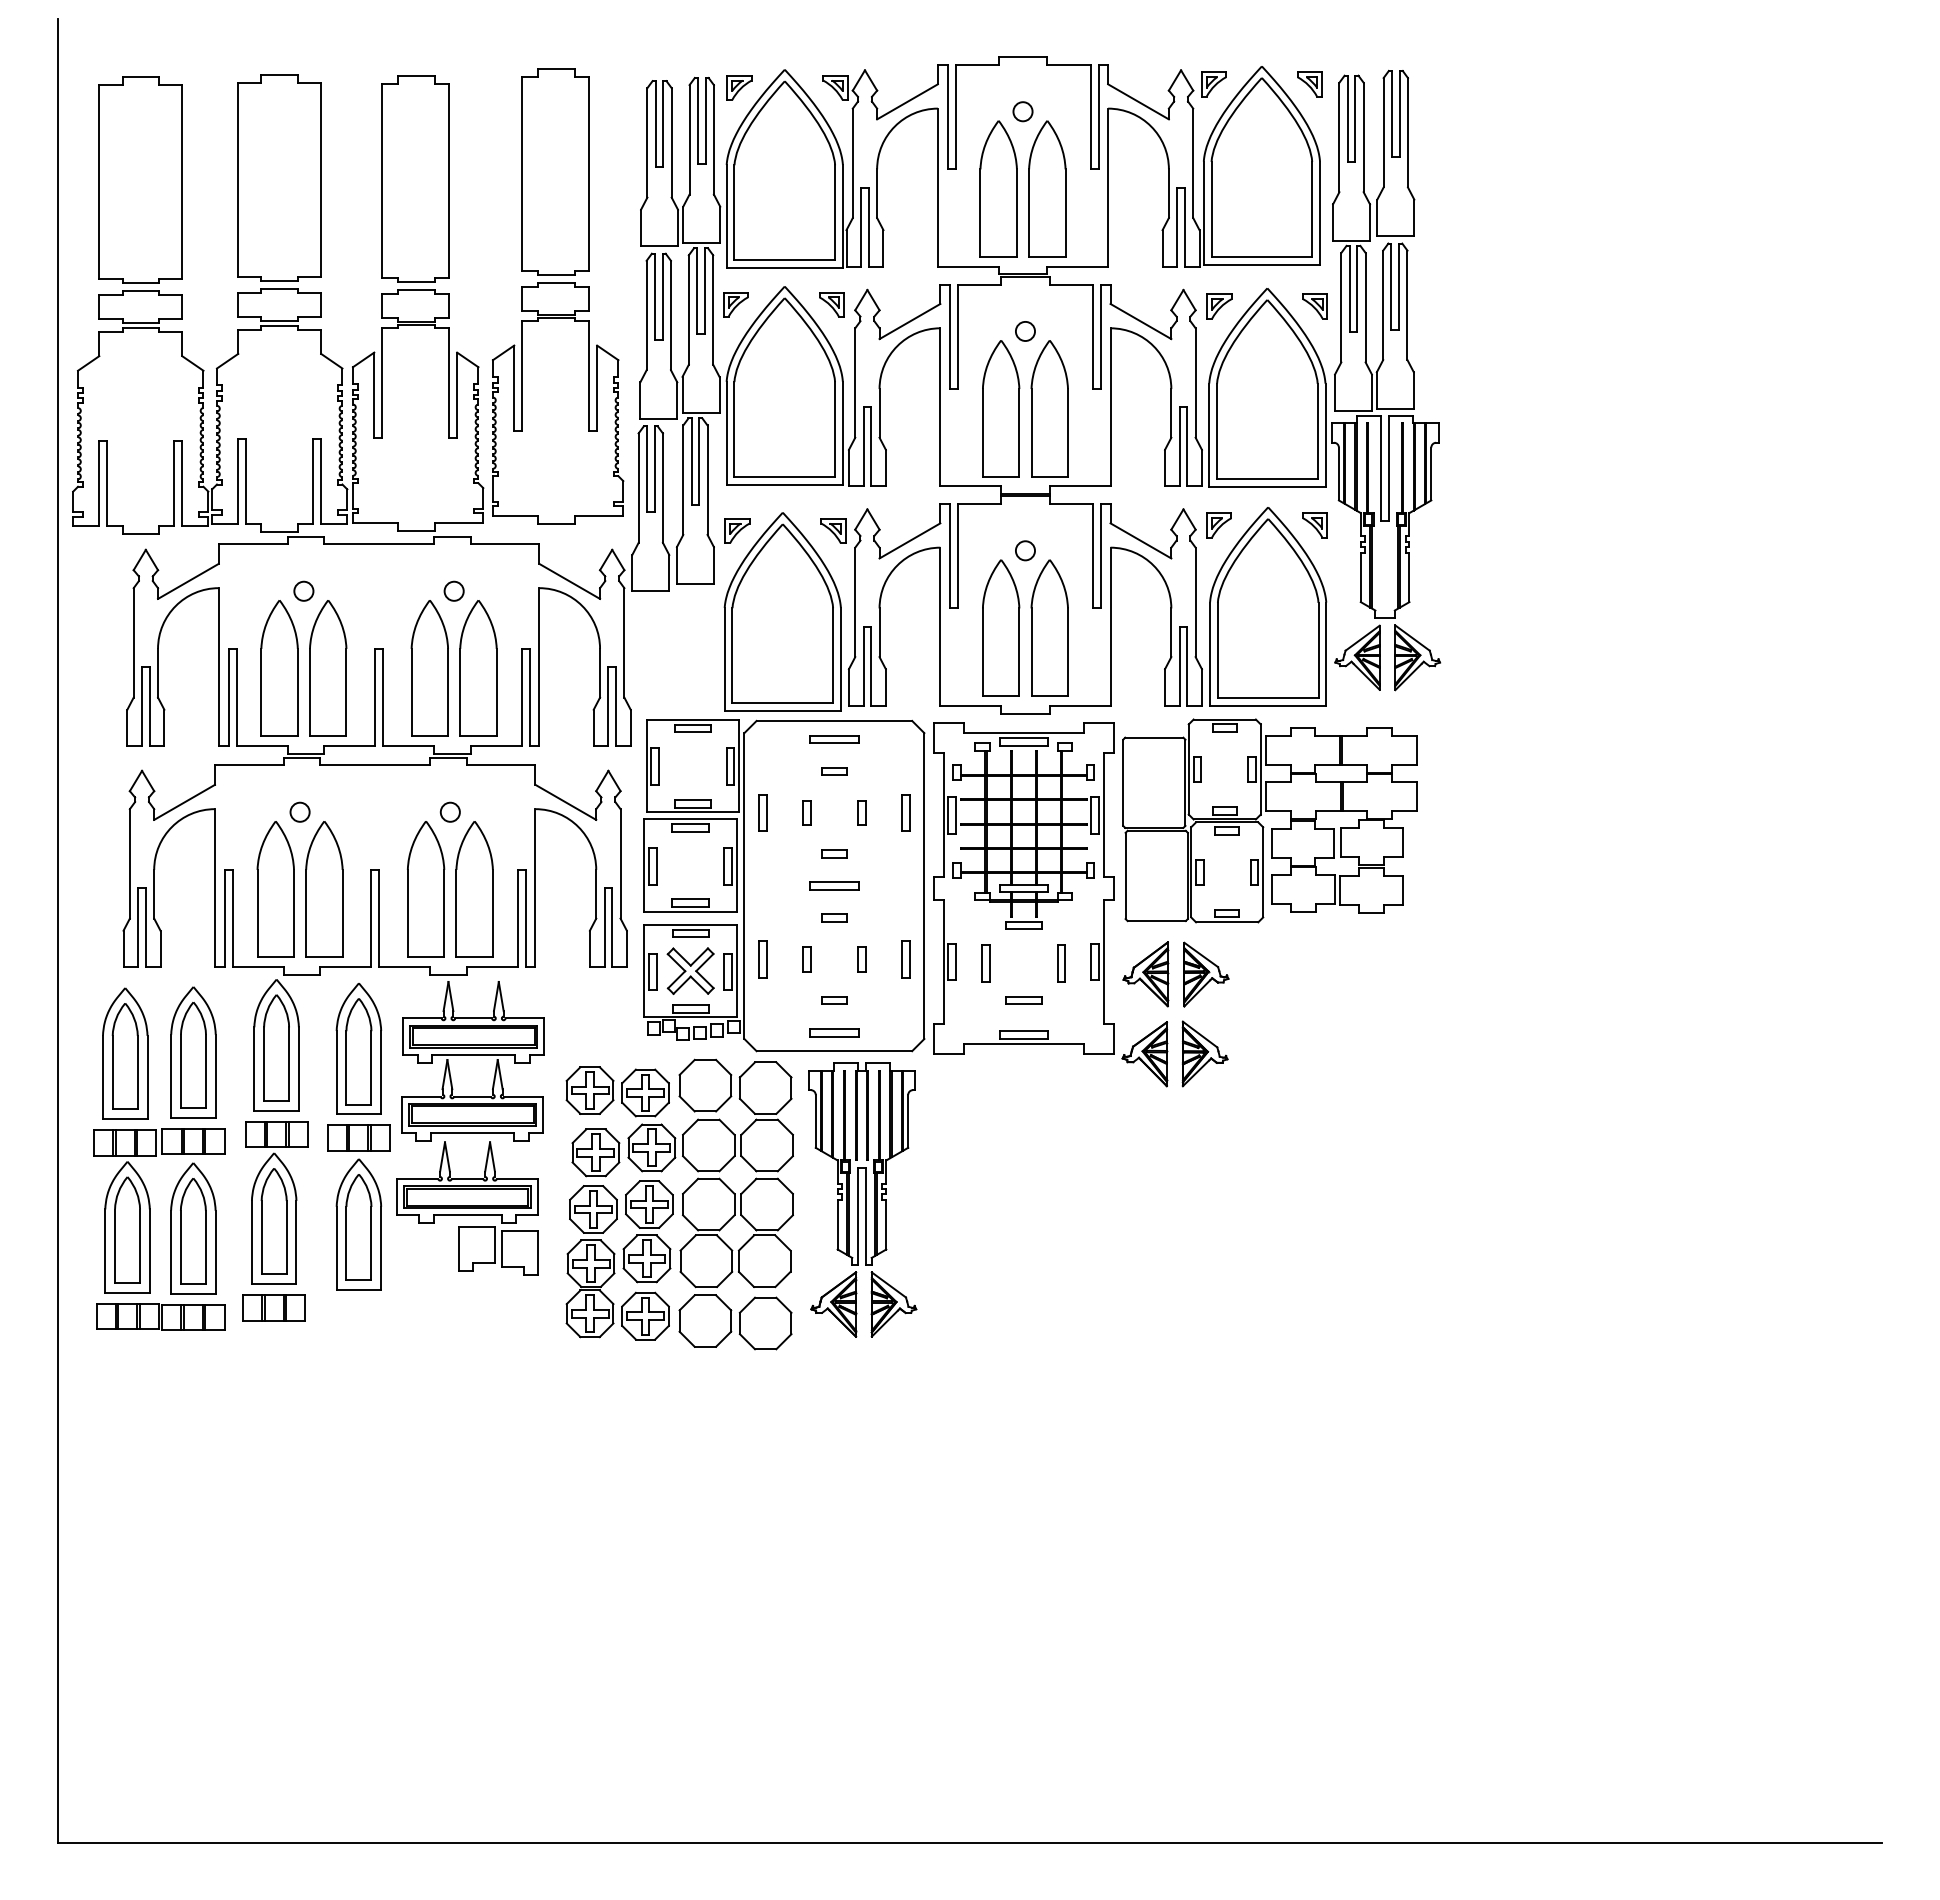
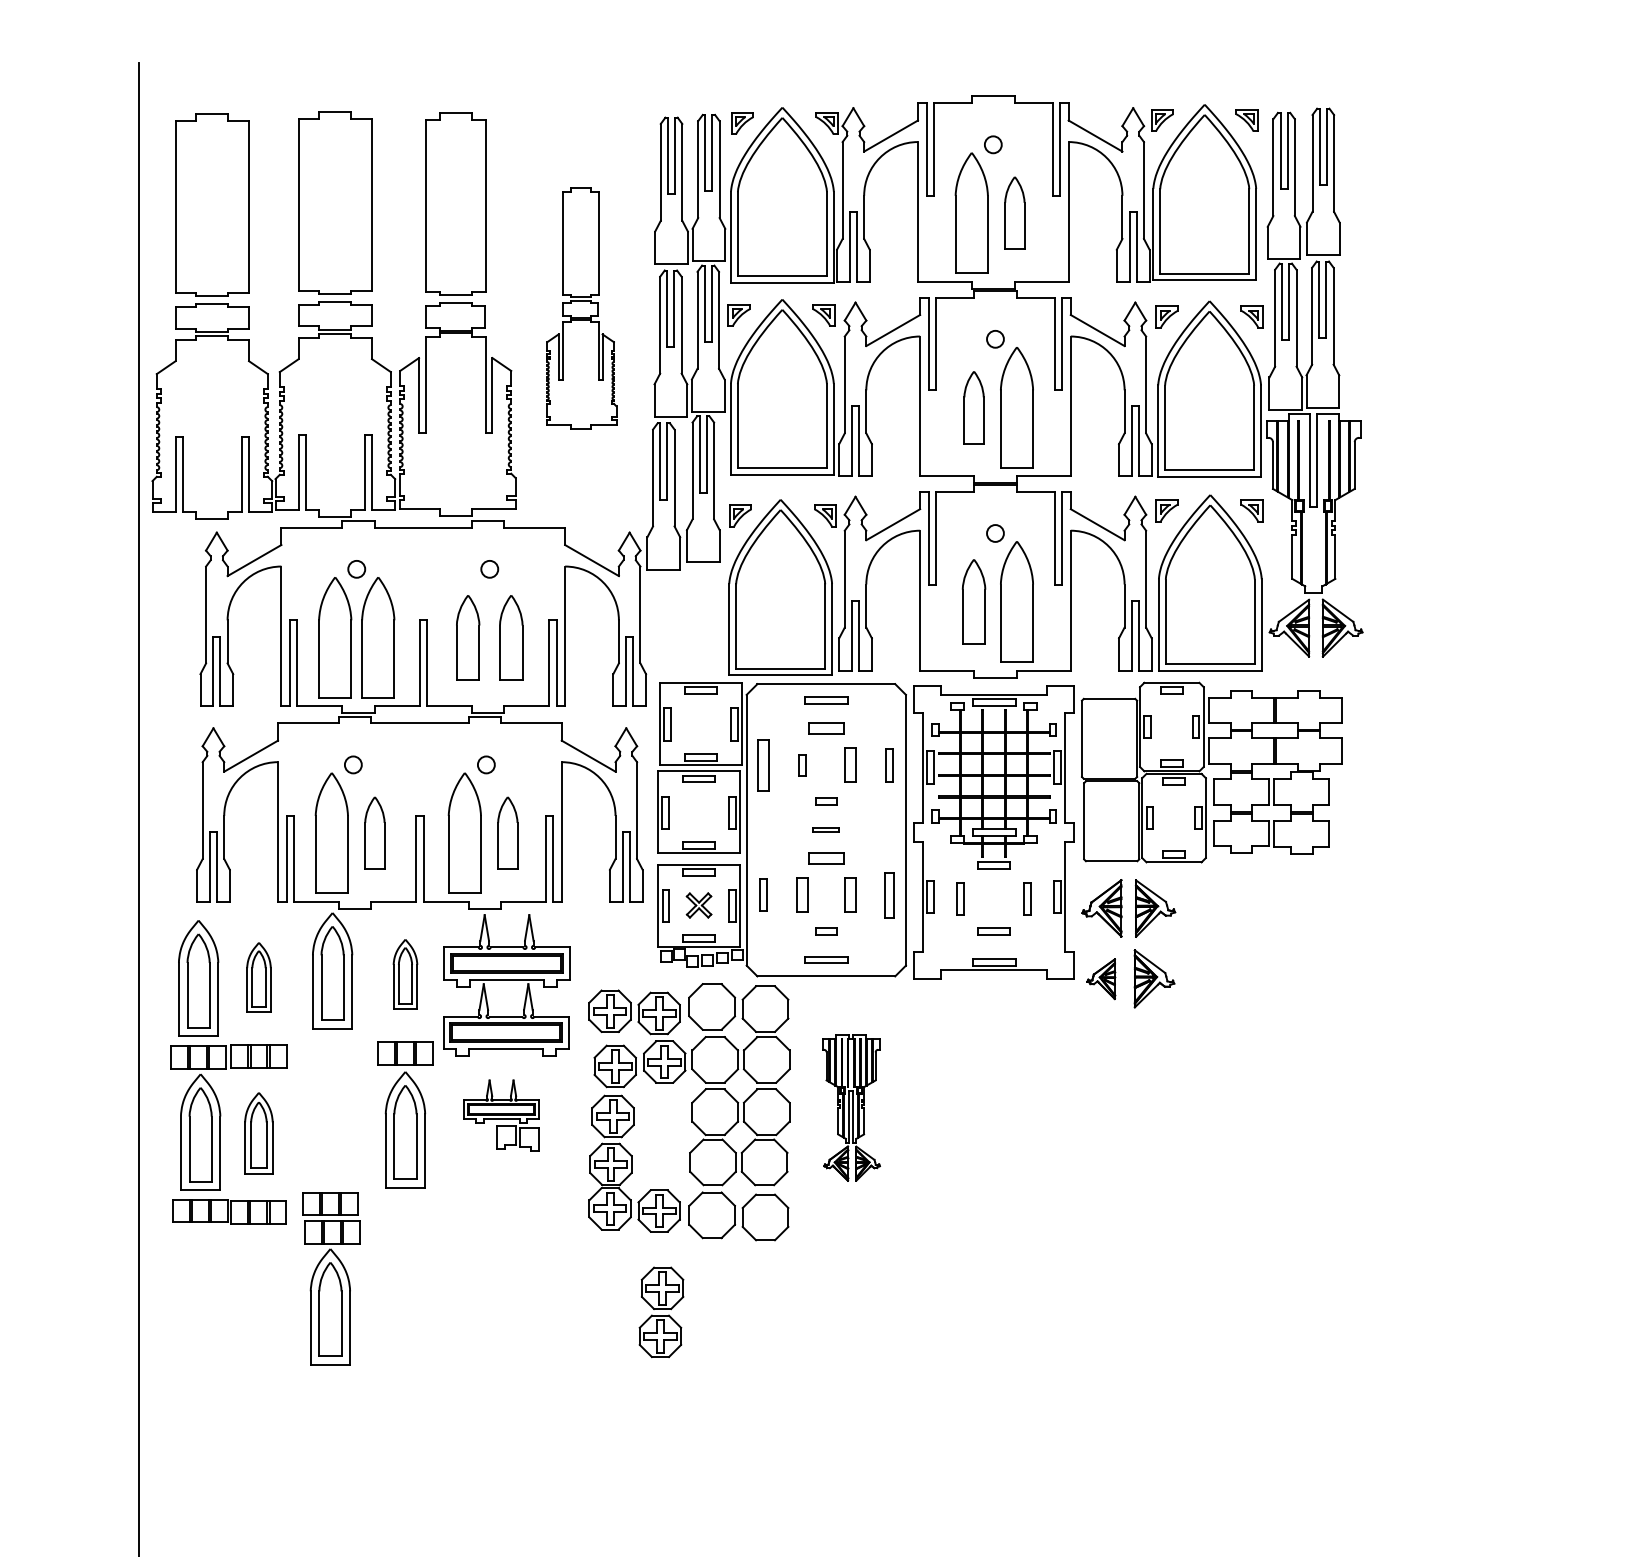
part: (1047, 188) -> (1014, 212), size x0.6
part: (558, 296) -> (582, 308), size x0.6
part: (1001, 408) -> (974, 407), size x0.6
part: (1001, 627) -> (974, 601), size x0.7
part: (429, 668) -> (467, 637), size x0.7
part: (478, 668) -> (511, 637), size x0.7
part: (834, 771) -> (826, 728), size x1.6
part: (762, 812) -> (762, 765), size x1.6
part: (861, 812) -> (850, 765), size x1.6
part: (834, 885) -> (826, 829), size x0.6
part: (324, 889) -> (374, 833), size x0.6
part: (474, 889) -> (507, 833), size x0.6
part: (834, 917) -> (826, 858), size x1.6
part: (806, 959) -> (801, 895), size x1.6
part: (861, 959) -> (850, 895), size x1.6
part: (905, 959) -> (889, 895), size x1.4
part: (690, 970) -> (698, 904), size x0.6
part: (358, 1048) -> (405, 974), size x0.6
part: (193, 1052) -> (259, 977), size x0.6
part: (1144, 1054) -> (1100, 979), size x0.7
part: (862, 1199) -> (851, 1107), size x0.6
part: (276, 1202) -> (332, 1292), moved
part: (467, 1208) -> (501, 1115), size x0.6
part: (193, 1228) -> (259, 1133), size x0.7
part: (647, 1231) -> (660, 1312), moved

